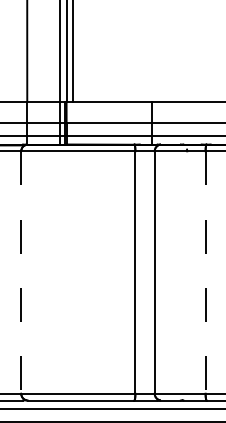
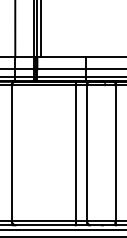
line: (20, 272) -> (11, 153), dashed -> solid
line: (205, 272) -> (115, 153), dashed -> solid

